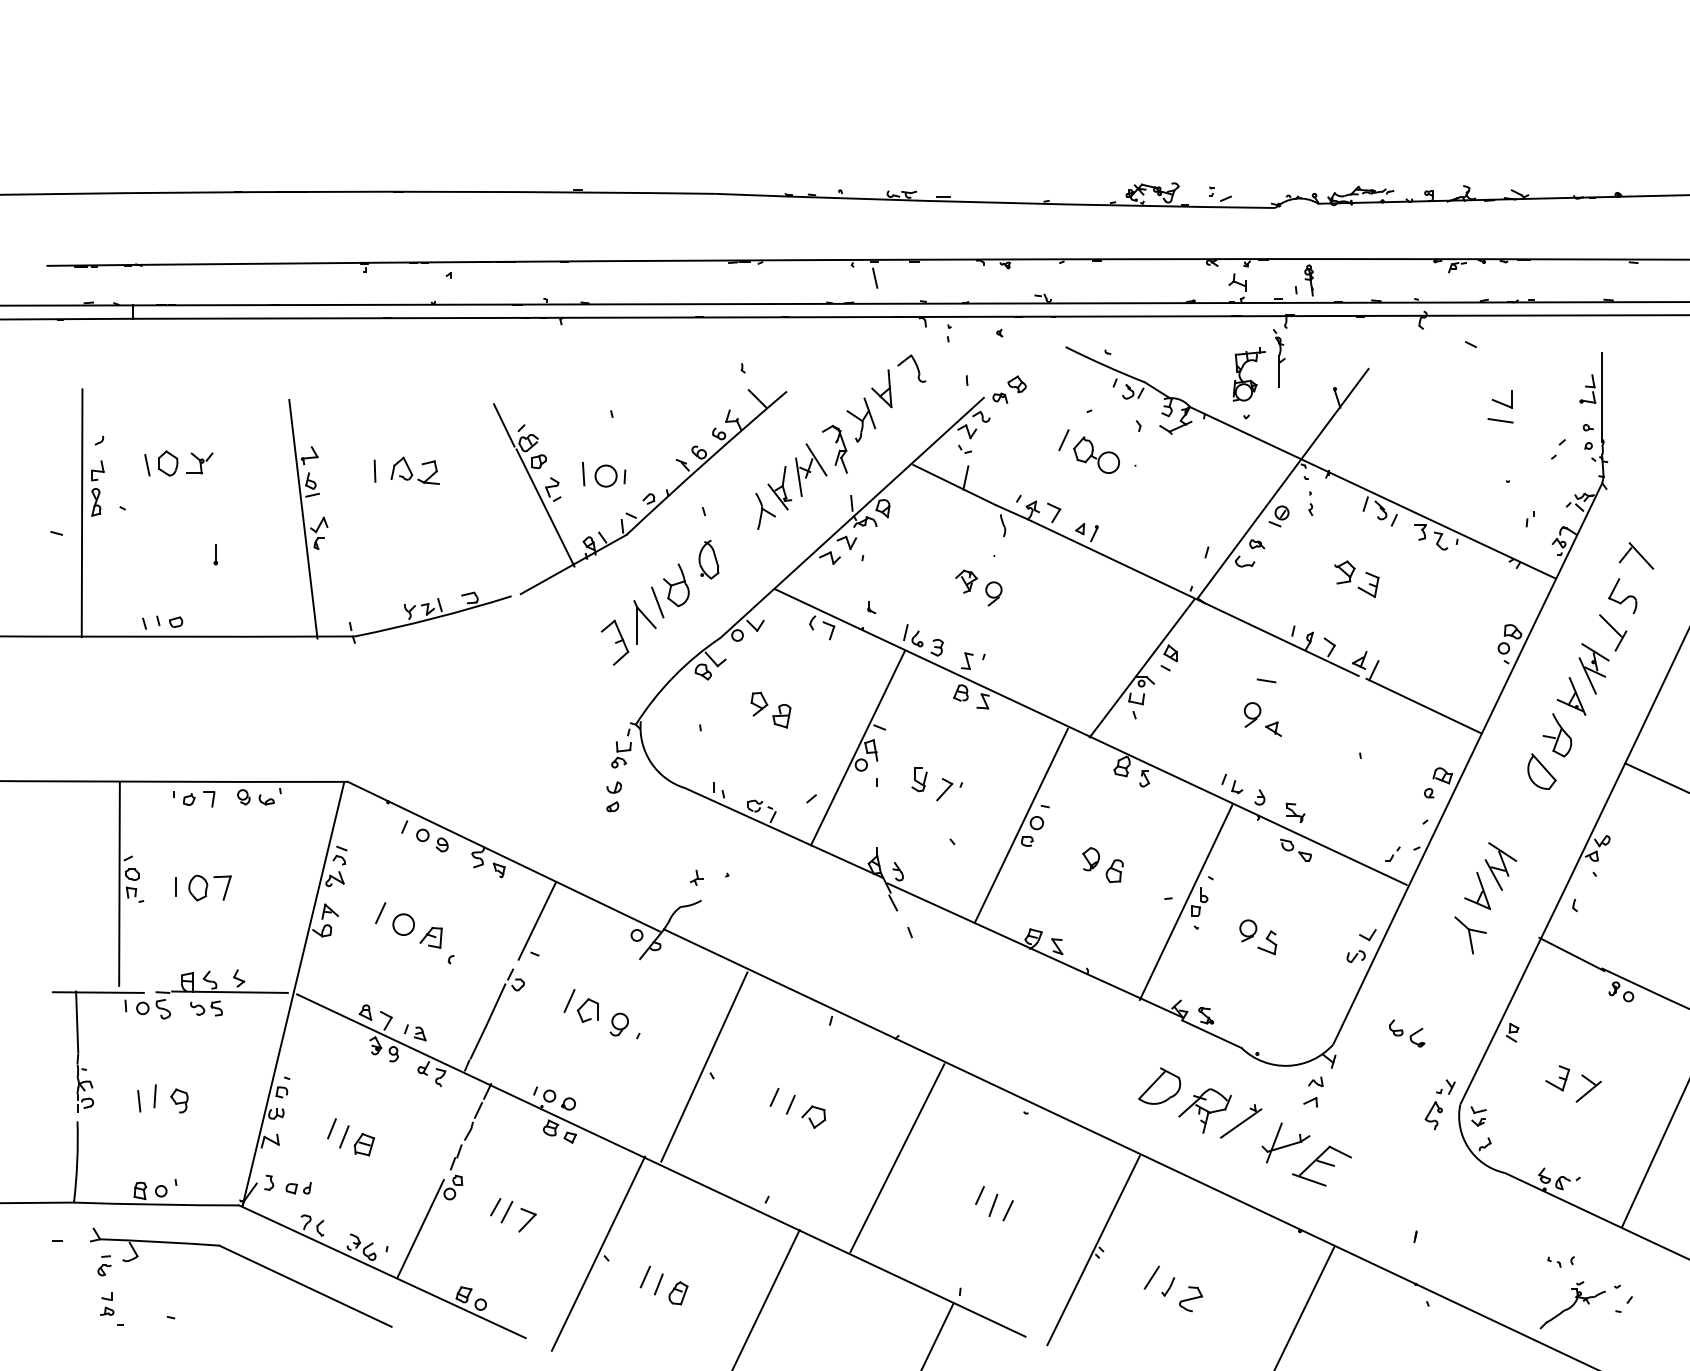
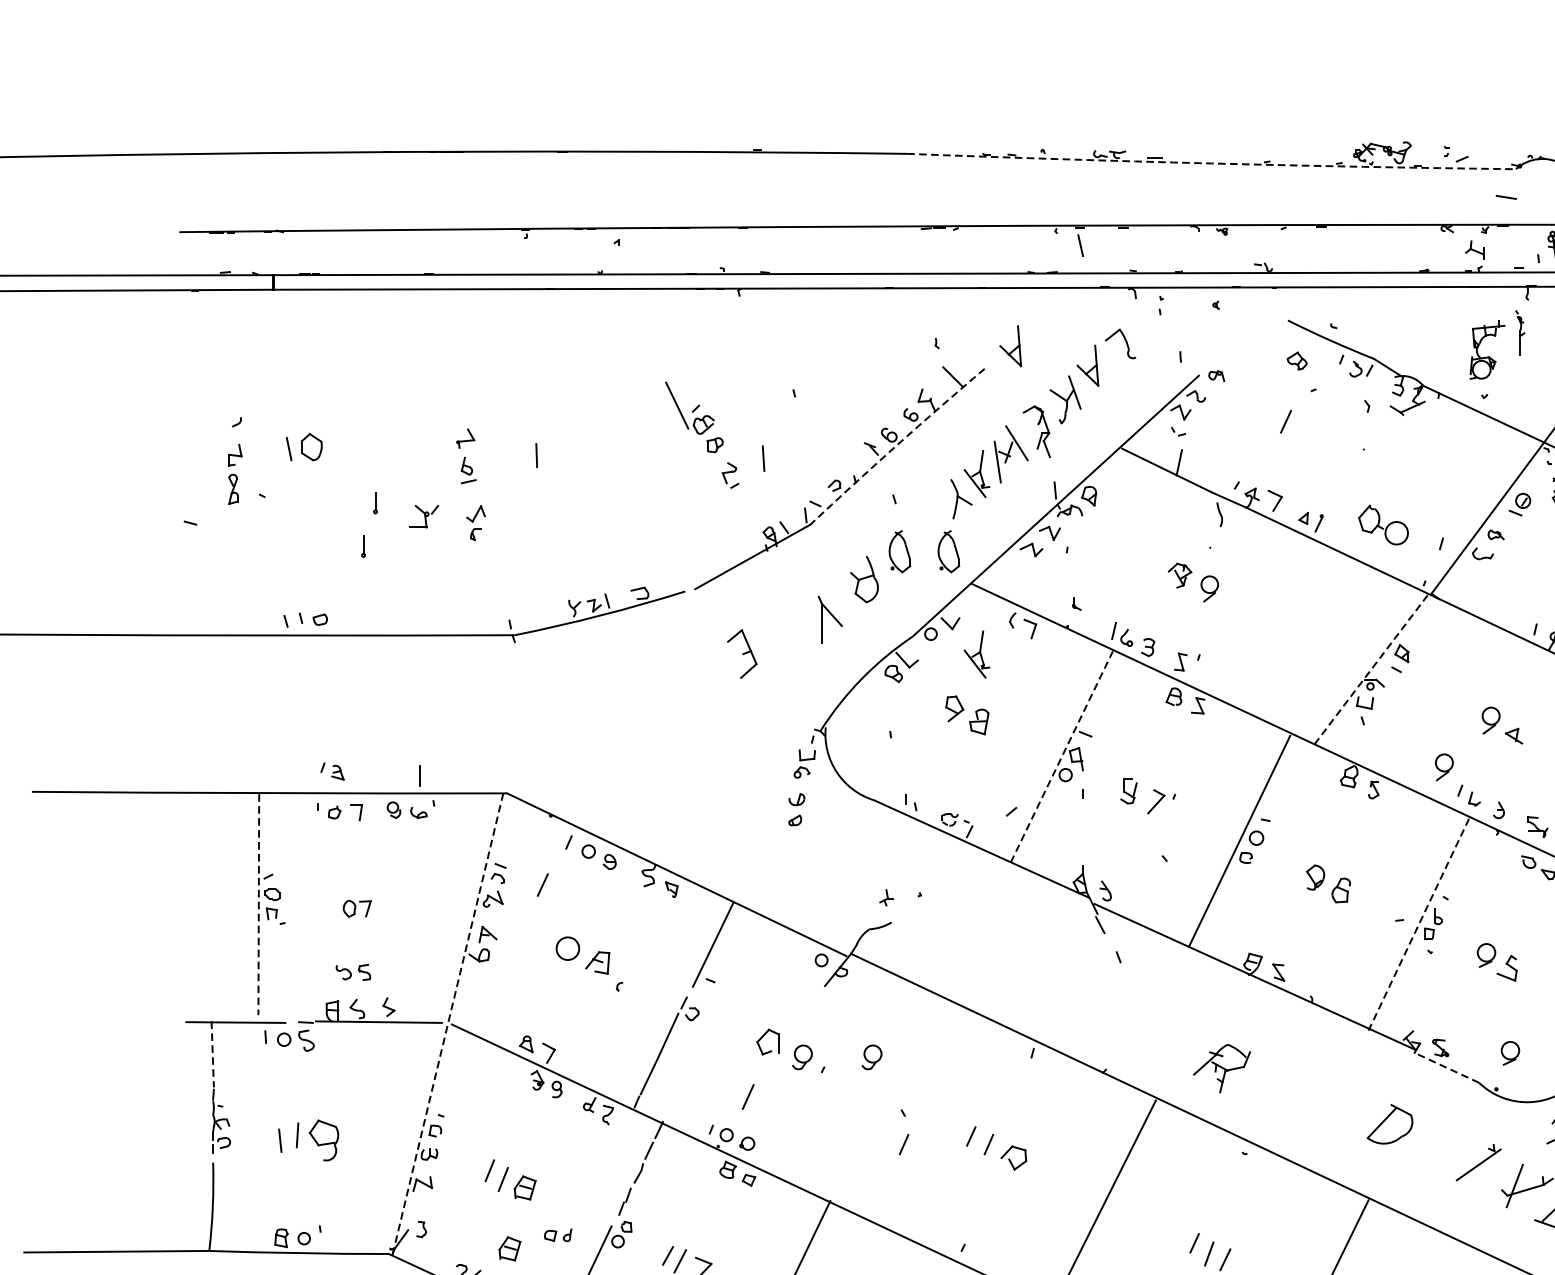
arc: (995, 202) -> (1211, 163), solid -> dashed
part: (1279, 358) -> (1520, 332), size x0.7
part: (810, 370) -> (1010, 345), added
part: (1016, 384) -> (1296, 361), moved
part: (1096, 454) -> (1383, 524), moved
arc: (705, 462) -> (896, 446), solid -> dashed
part: (199, 463) -> (424, 516), moved
part: (414, 470) -> (579, 454), removed
part: (610, 475) -> (792, 460), removed
line: (545, 507) -> (722, 494), removed
line: (81, 513) -> (217, 501), removed
part: (226, 514) -> (375, 502), added
line: (303, 518) -> (458, 506), removed
part: (753, 559) -> (948, 551), added
line: (657, 602) -> (843, 598), removed
part: (614, 642) -> (741, 653), moved
part: (779, 654) -> (976, 654), added
line: (1141, 668) -> (1370, 670), solid -> dashed
line: (1266, 680) -> (1506, 196), moved
line: (857, 748) -> (1061, 757), solid -> dashed
part: (1209, 757) -> (1444, 766), added
line: (119, 884) -> (258, 904), solid -> dashed
line: (175, 886) -> (419, 775), moved
part: (209, 887) -> (356, 908), size x0.6
line: (1186, 902) -> (1419, 924), solid -> dashed
line: (380, 913) -> (542, 885), moved
line: (293, 993) -> (448, 1023), solid -> dashed
line: (569, 1000) -> (748, 1096), moved
part: (206, 1008) -> (353, 972), moved
part: (1270, 1020) -> (1510, 1052), added
line: (77, 1022) -> (213, 1055), solid -> dashed
part: (682, 1024) -> (871, 1057), added
part: (415, 1032) -> (332, 771), moved
line: (1211, 1034) -> (1446, 1068), solid -> dashed
line: (704, 1066) -> (895, 1102), removed
part: (179, 1100) -> (324, 1139), size x1.6
line: (712, 1104) -> (903, 1144), added
part: (1204, 1110) -> (1221, 1068), moved
part: (298, 1188) -> (557, 1235), moved
part: (349, 1200) -> (508, 1248), added

